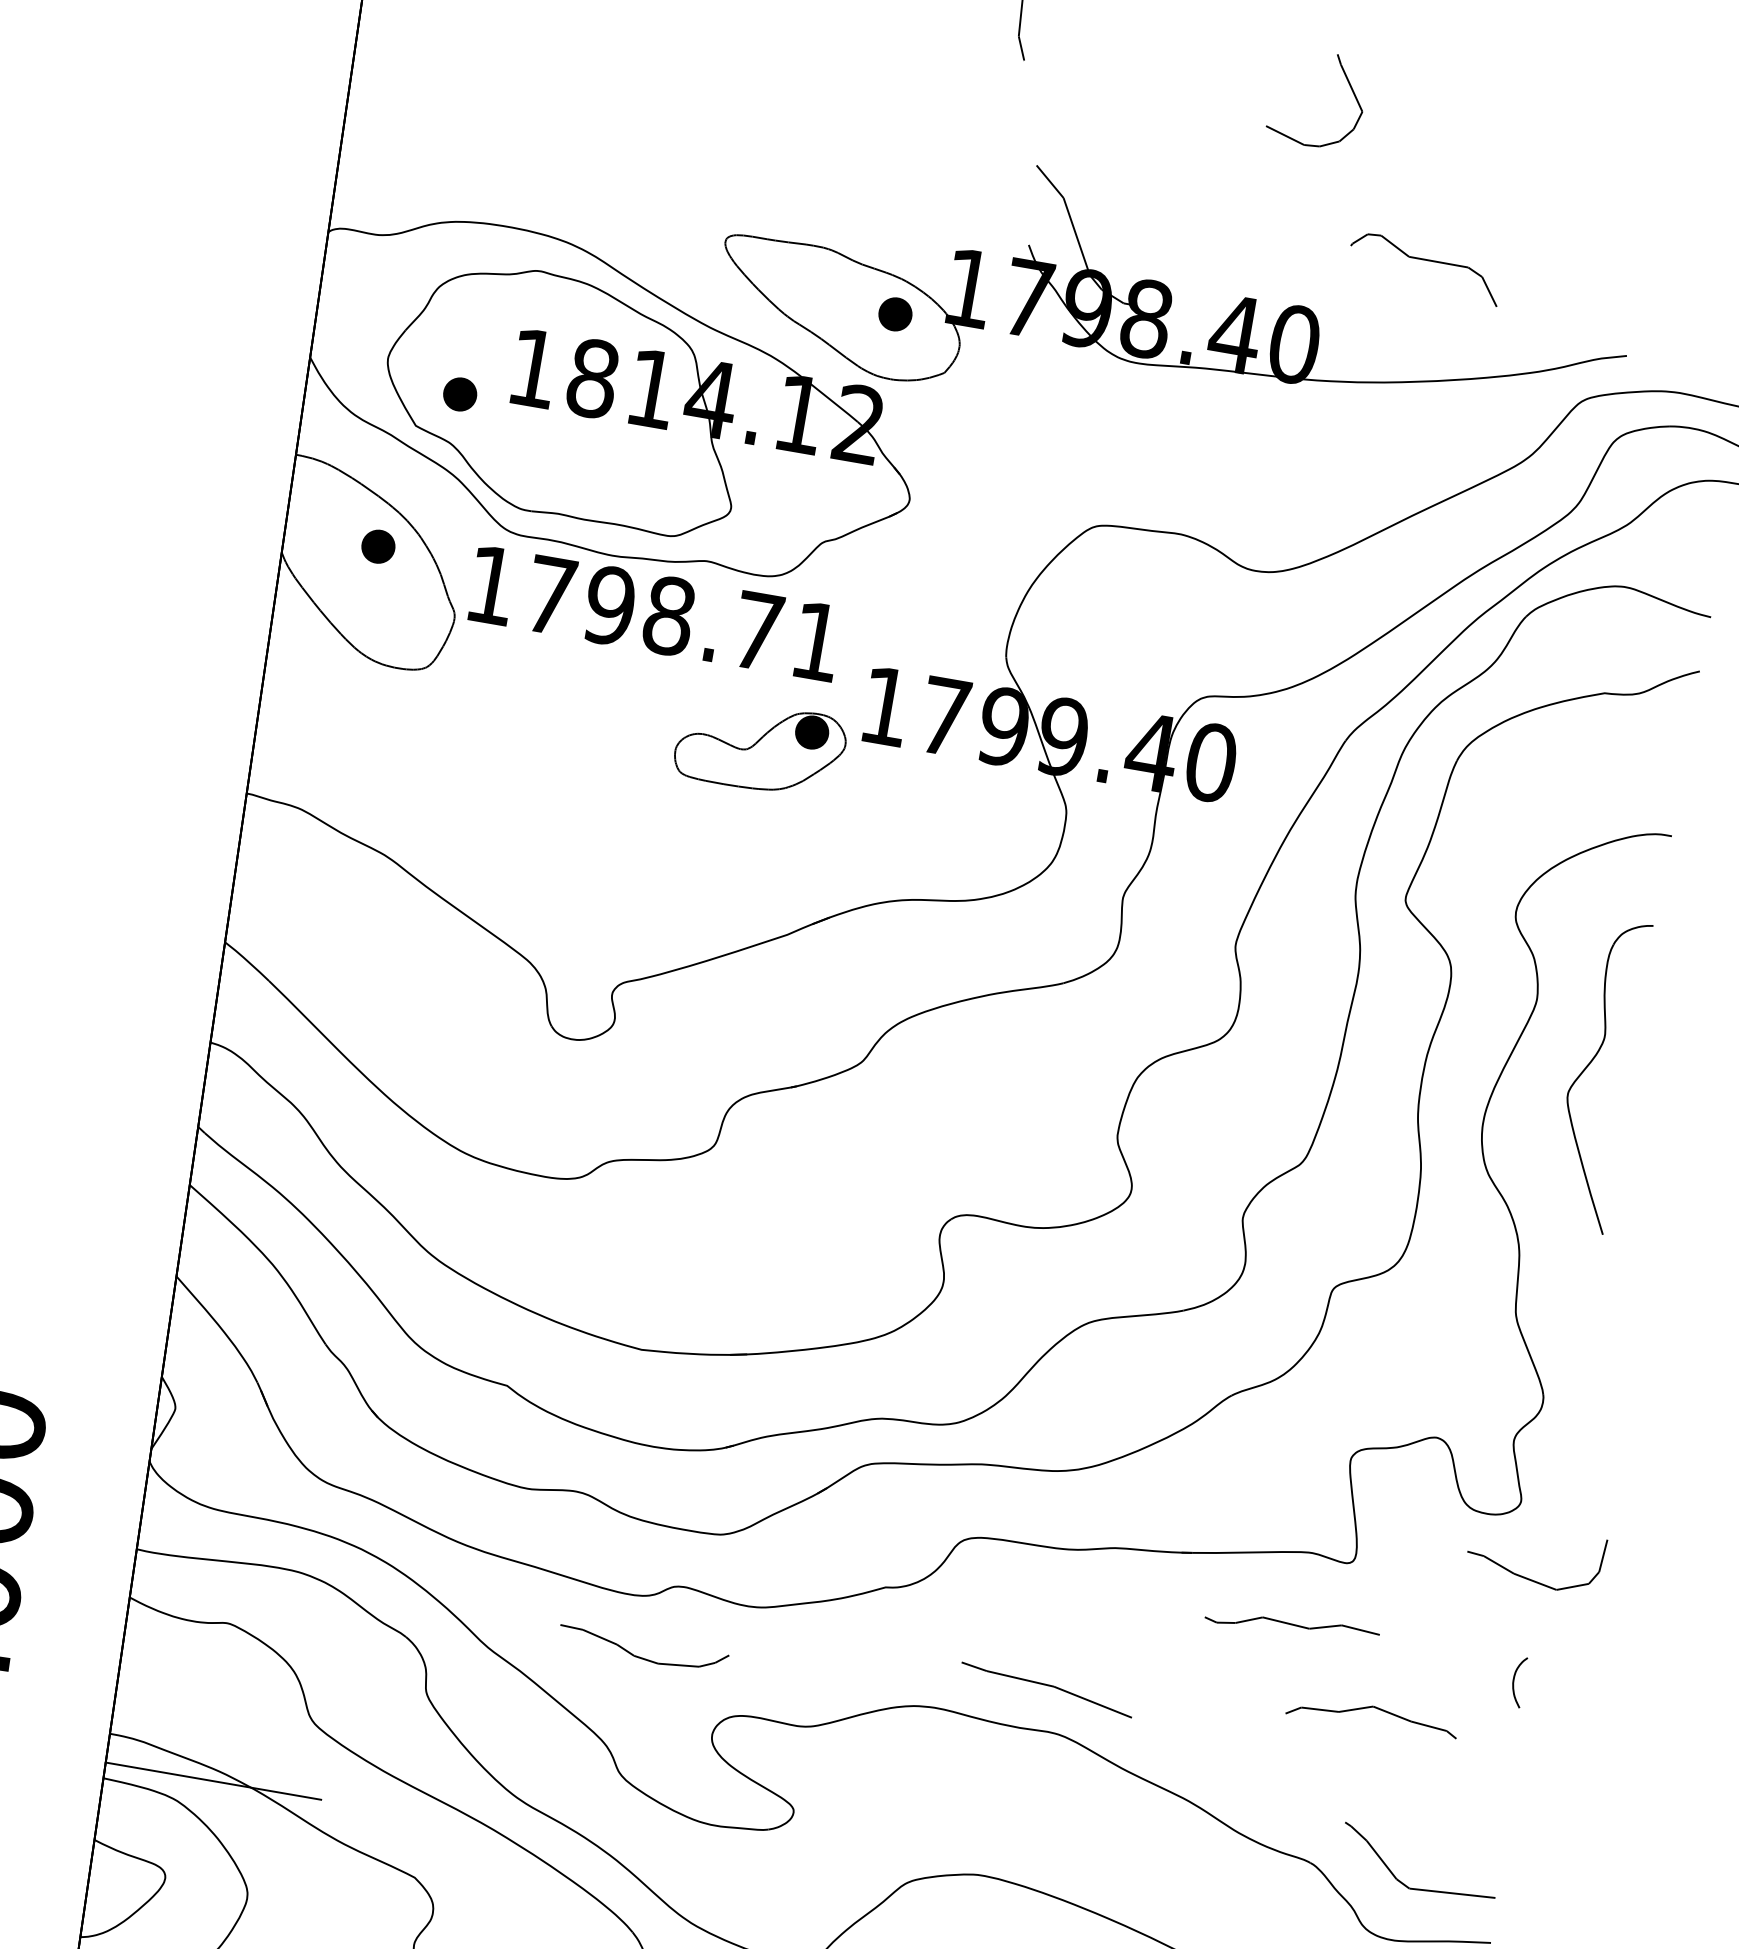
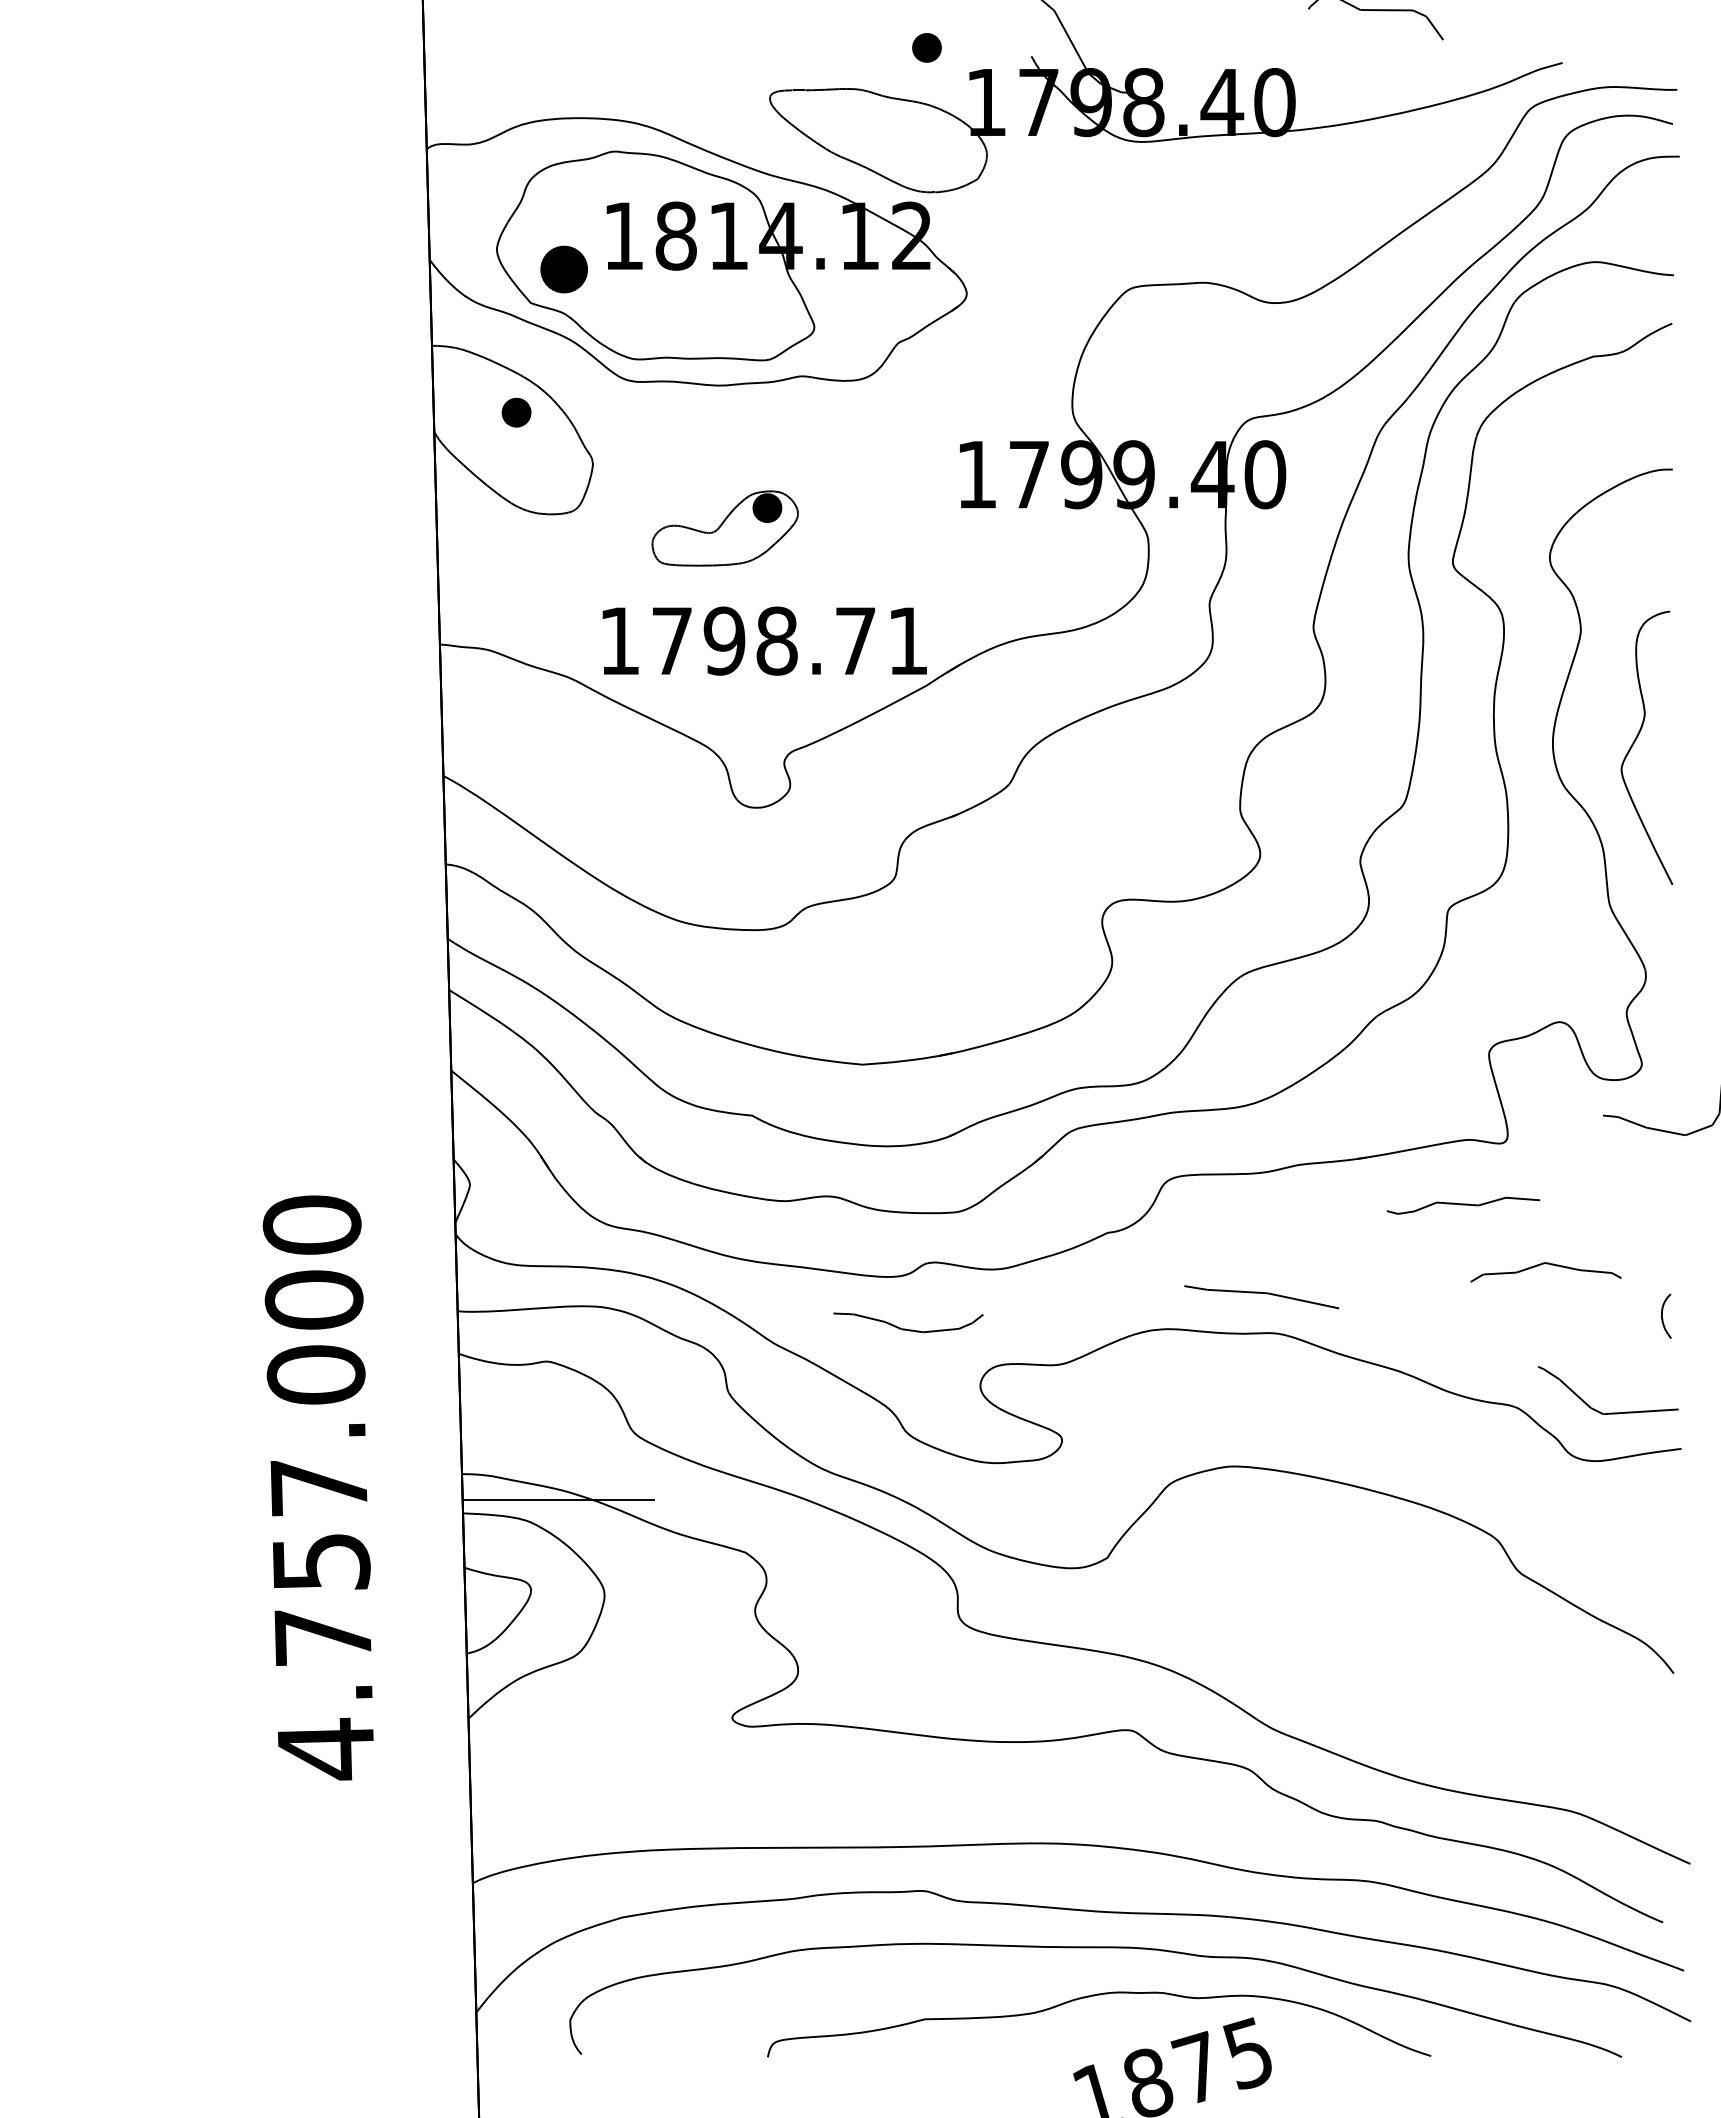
part: (894, 313) -> (926, 47), moved
part: (460, 394) -> (564, 269), size x1.6
text: (655, 612) -> (764, 640), moved
part: (759, 747) -> (724, 528), moved
part: (1590, 1064) -> (1636, 740), moved
curve: (1514, 1680) -> (1662, 1315), moved

